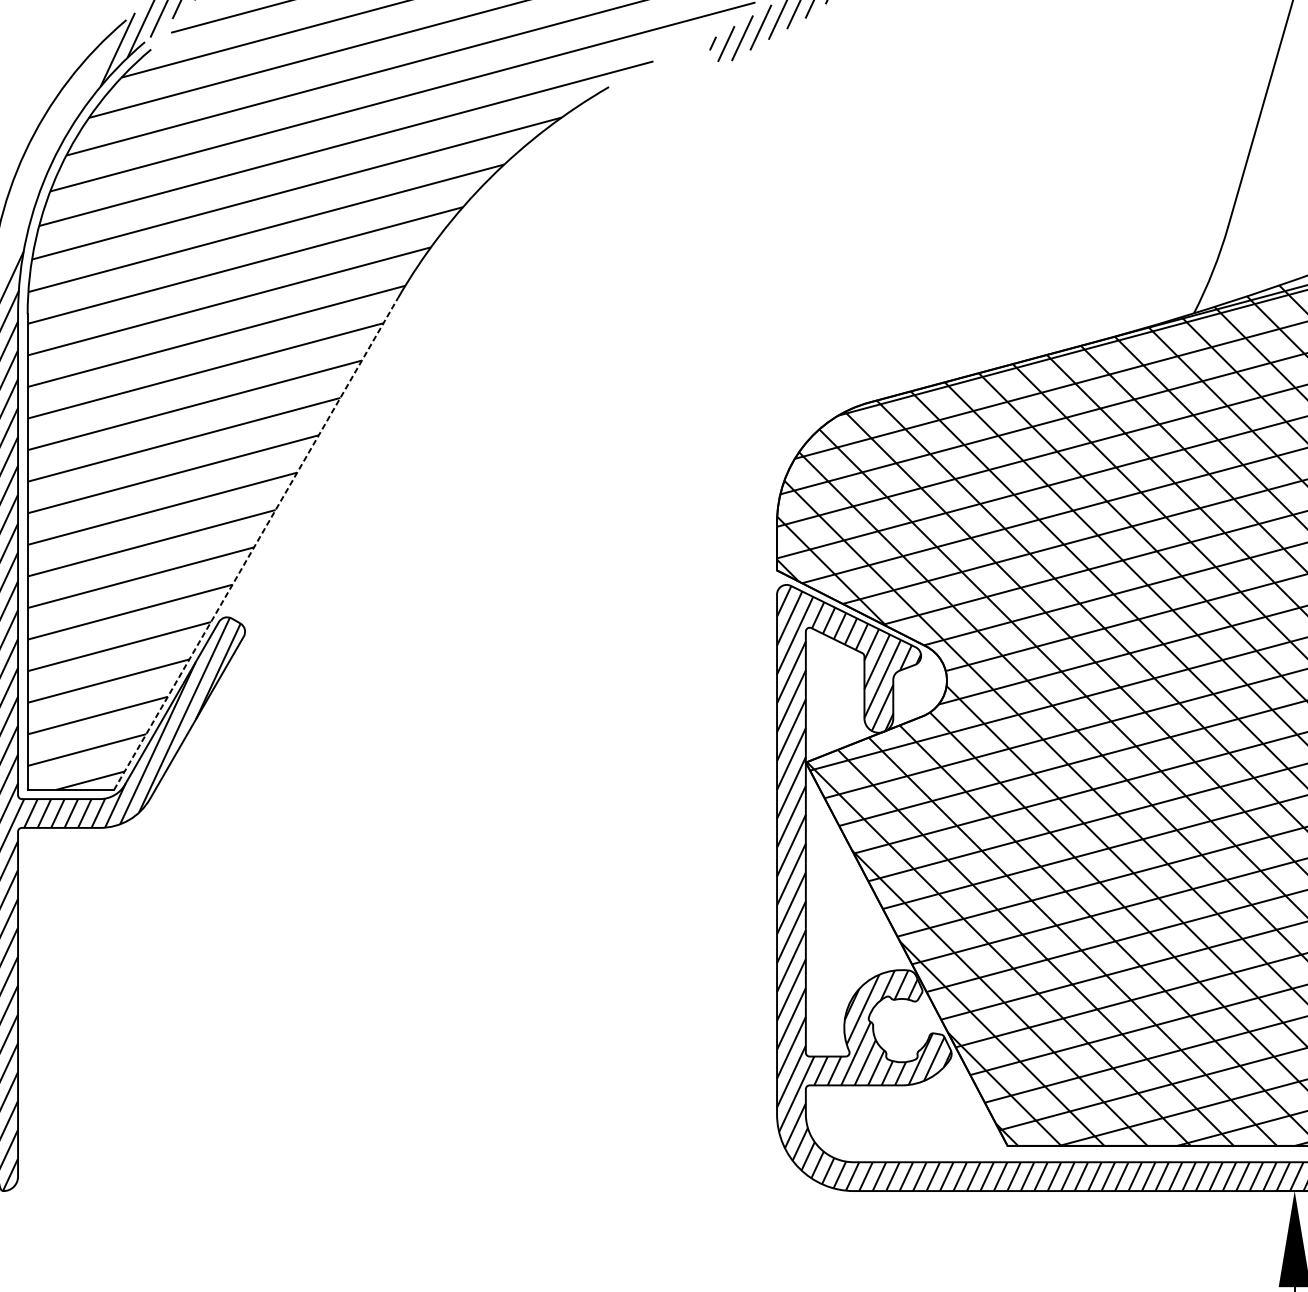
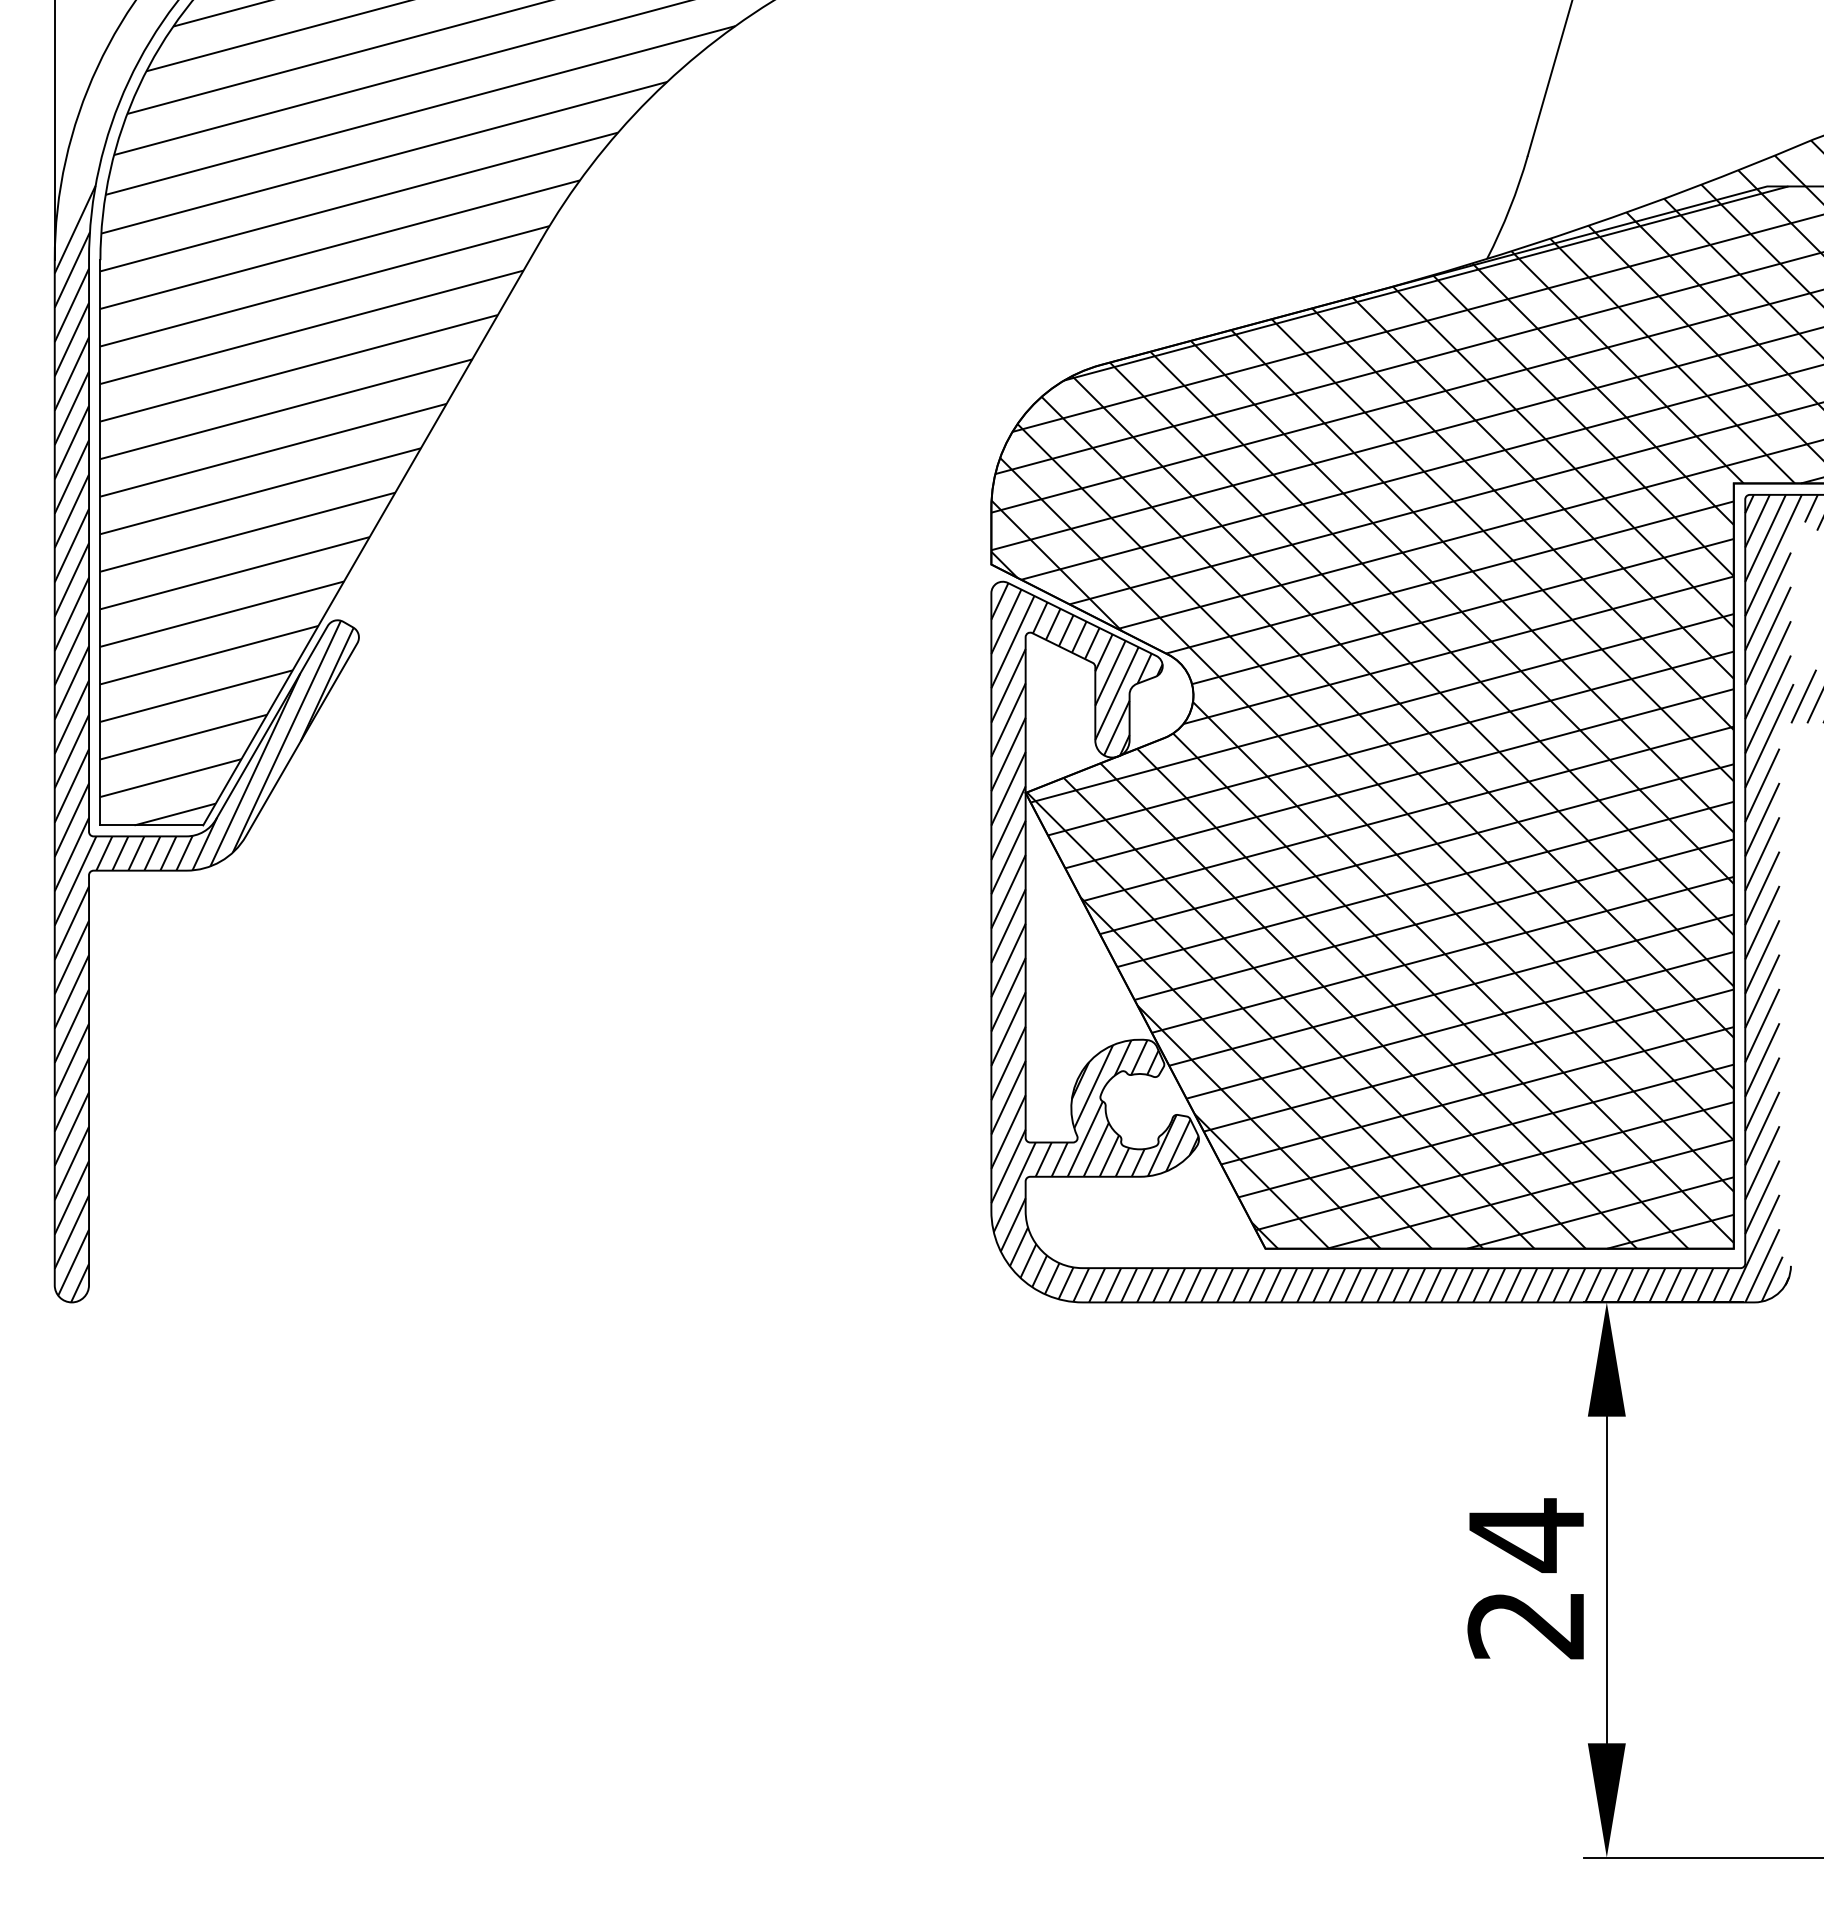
line: (256, 544) -> (372, 533), dashed -> solid

